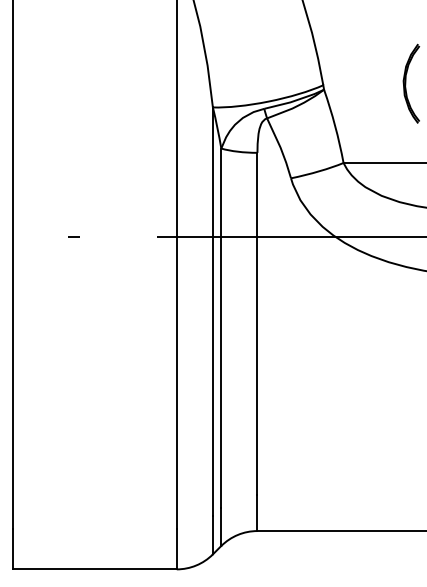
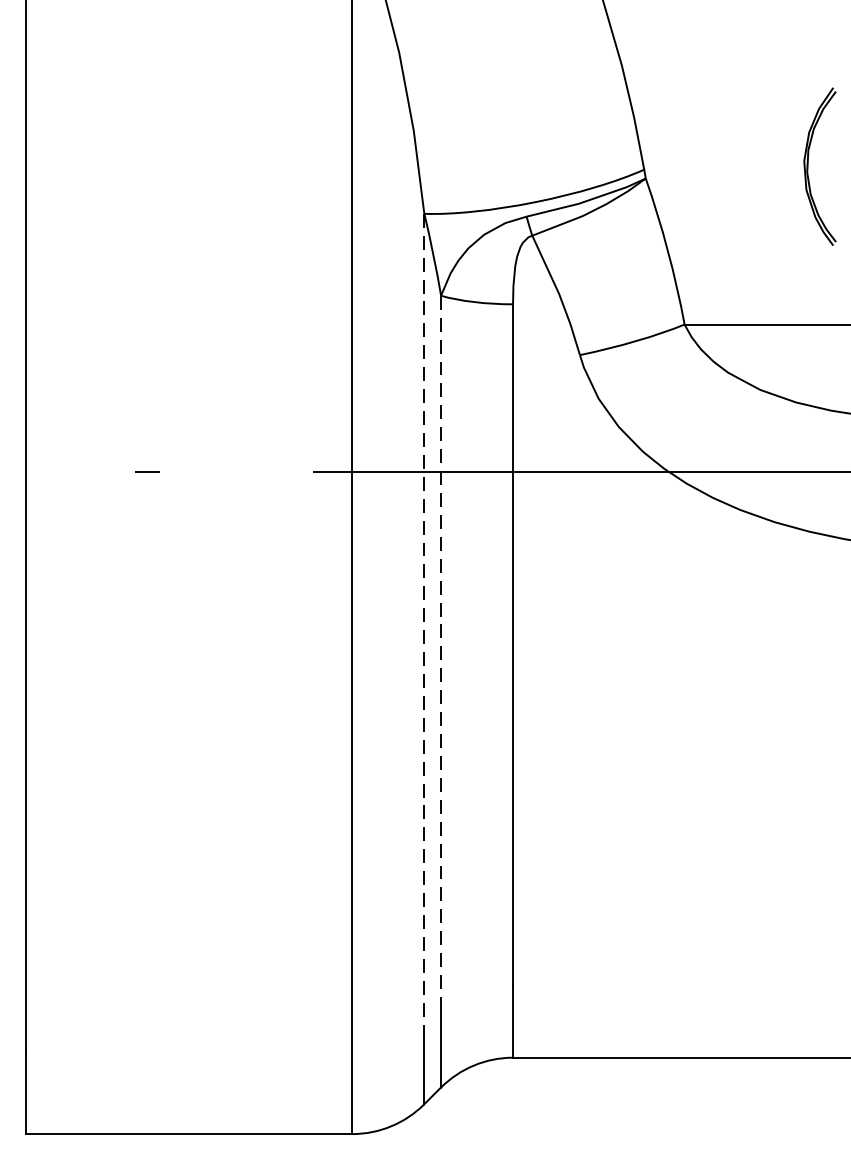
line: (212, 311) -> (423, 620), solid -> dashed
line: (221, 328) -> (441, 654), solid -> dashed

